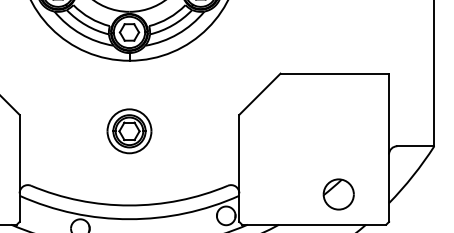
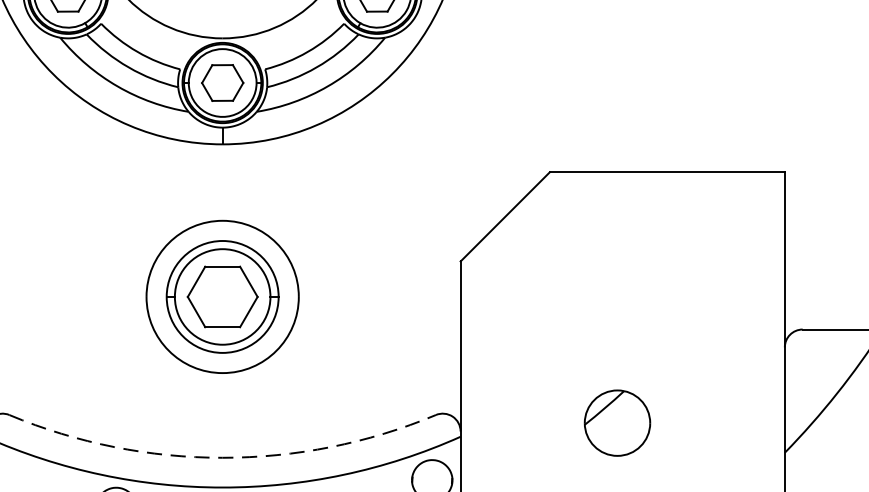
part: (129, 131) -> (222, 297), size x1.6
part: (338, 194) -> (616, 423), moved
arc: (129, 205) -> (222, 457), solid -> dashed

